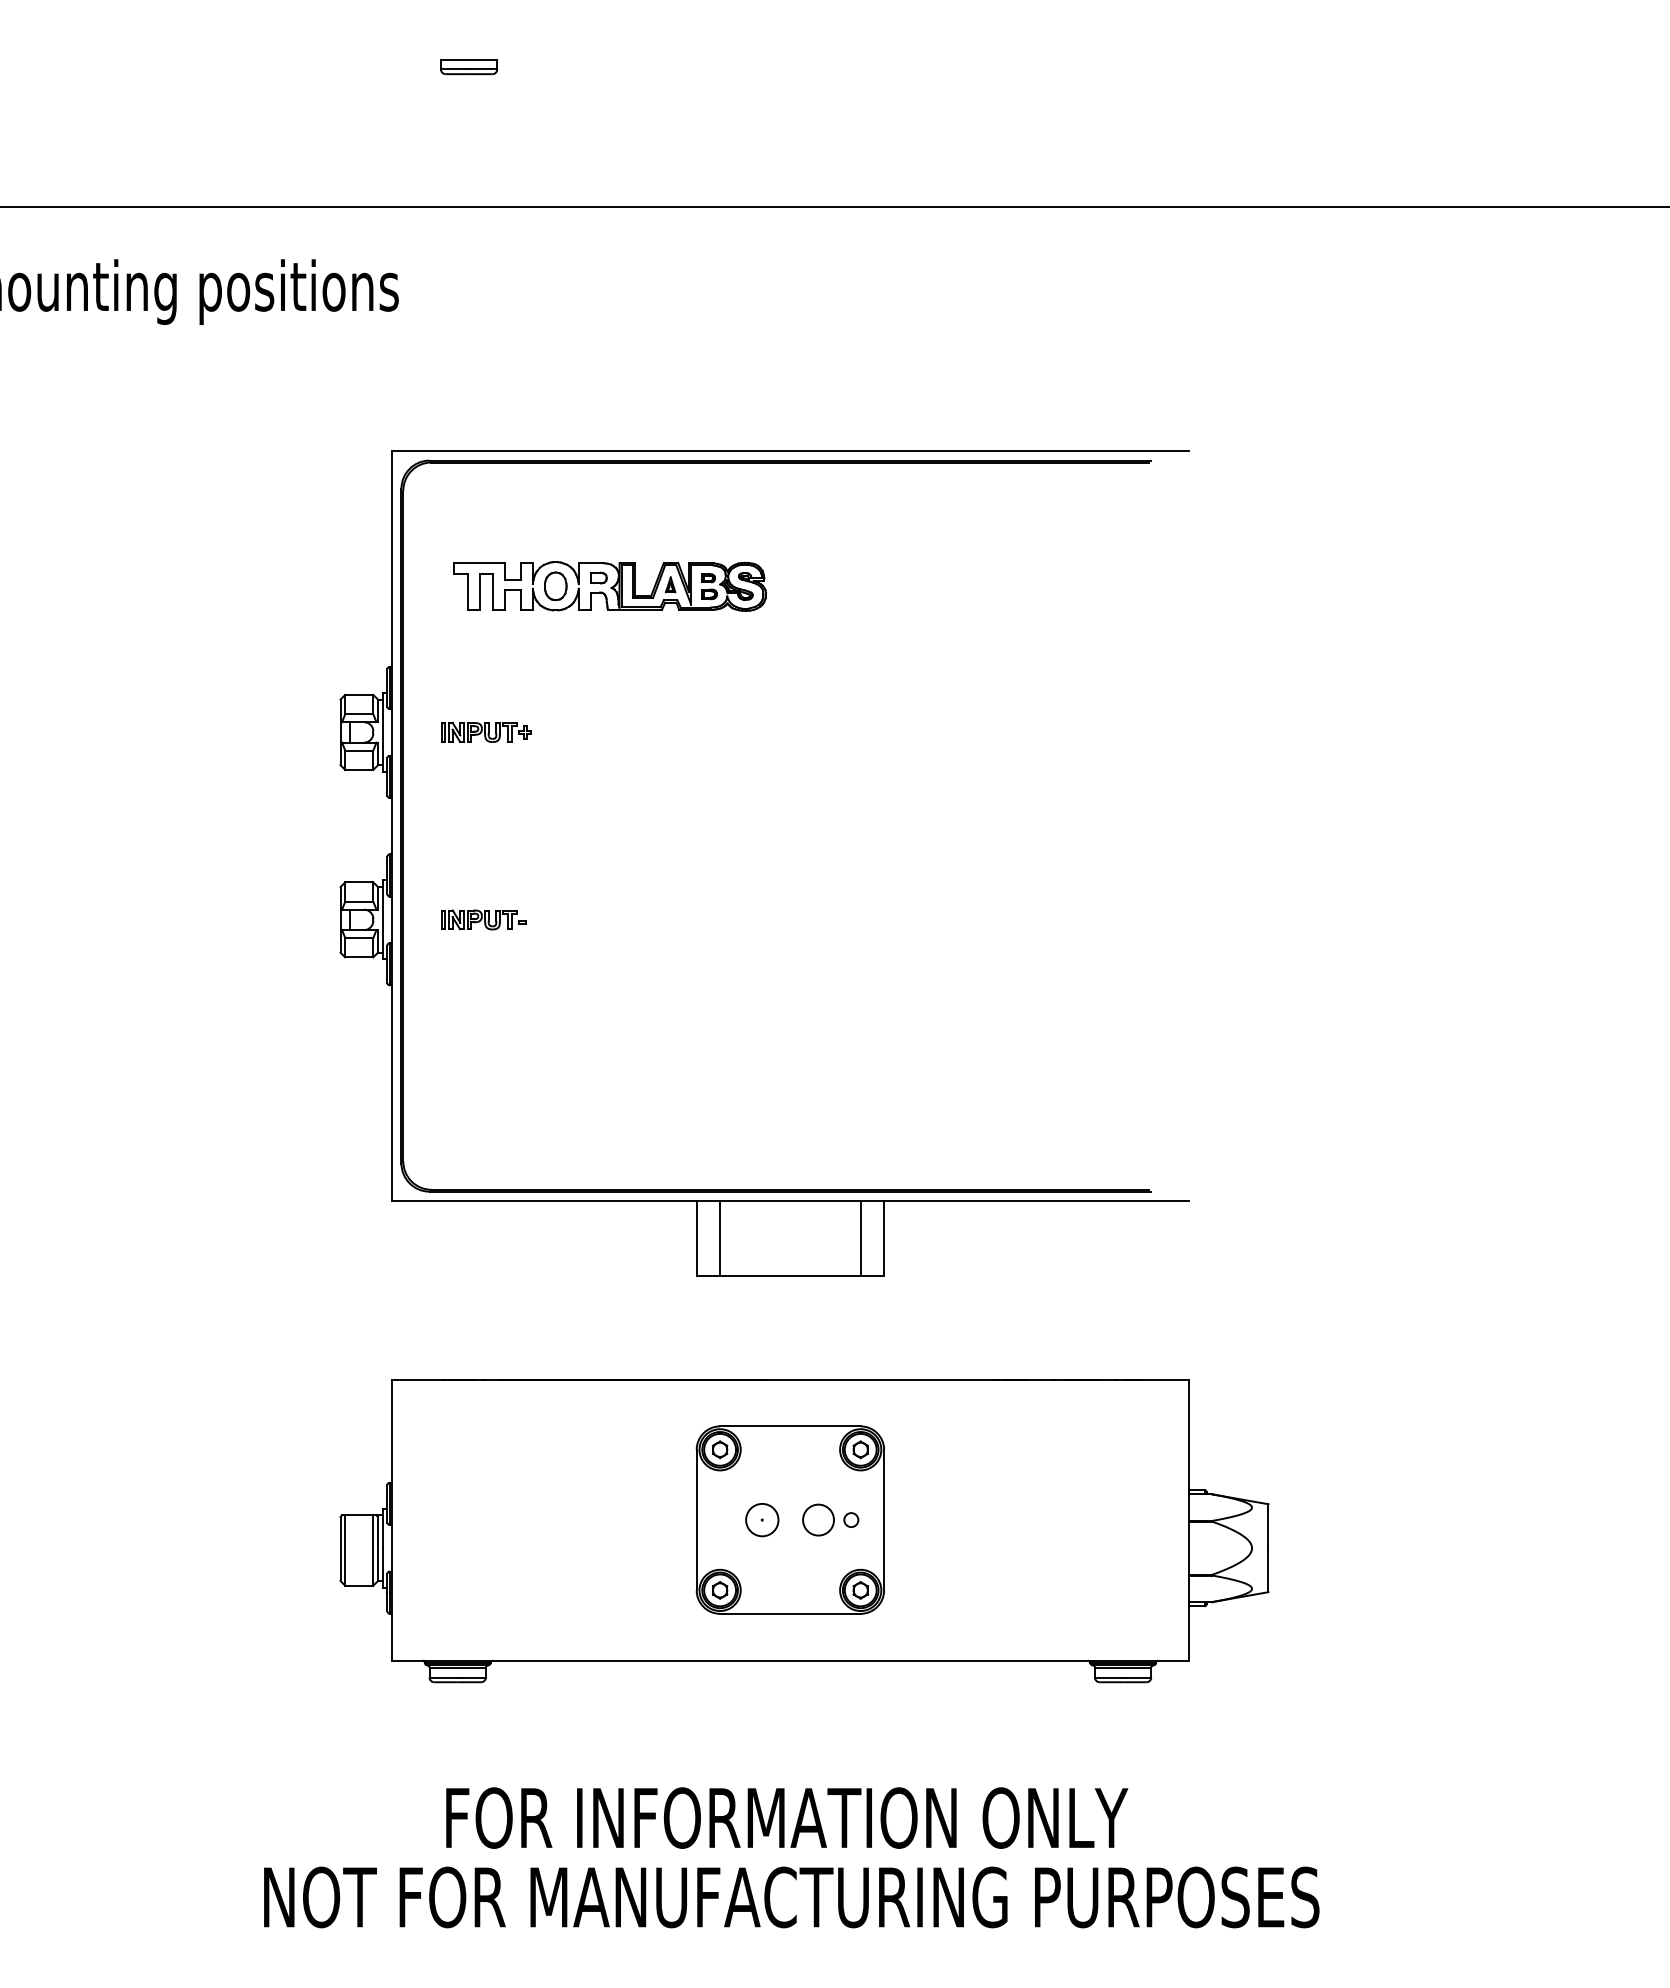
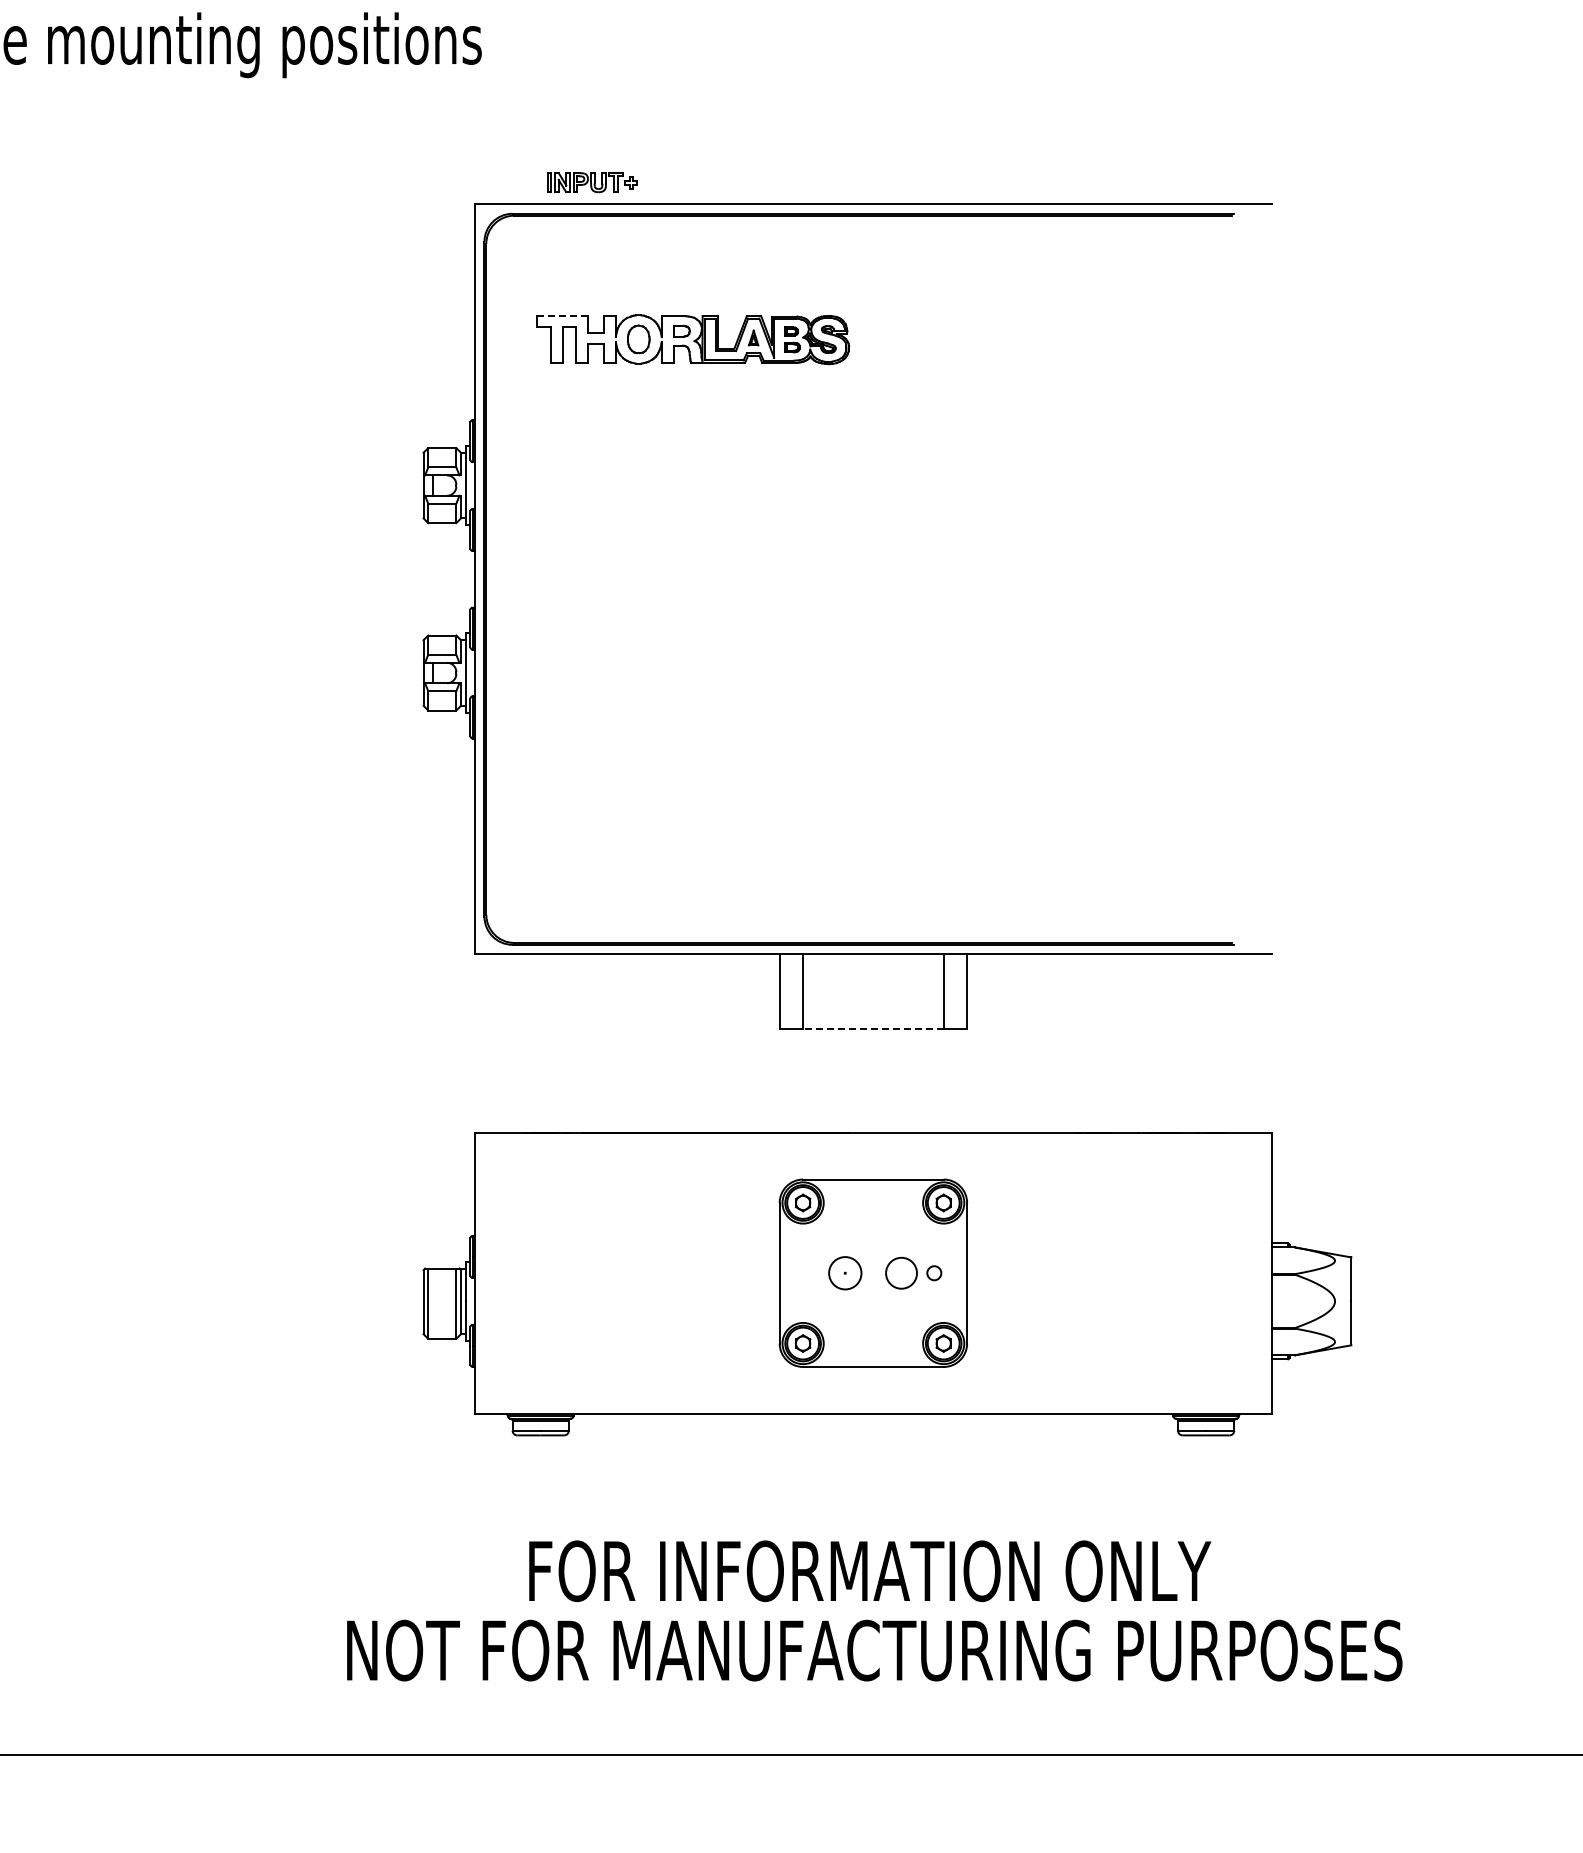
line: (479, 563) -> (562, 316), solid -> dashed
part: (486, 732) -> (592, 182), moved
part: (483, 919) -> (566, 672), removed
line: (789, 1276) -> (872, 1029), solid -> dashed

